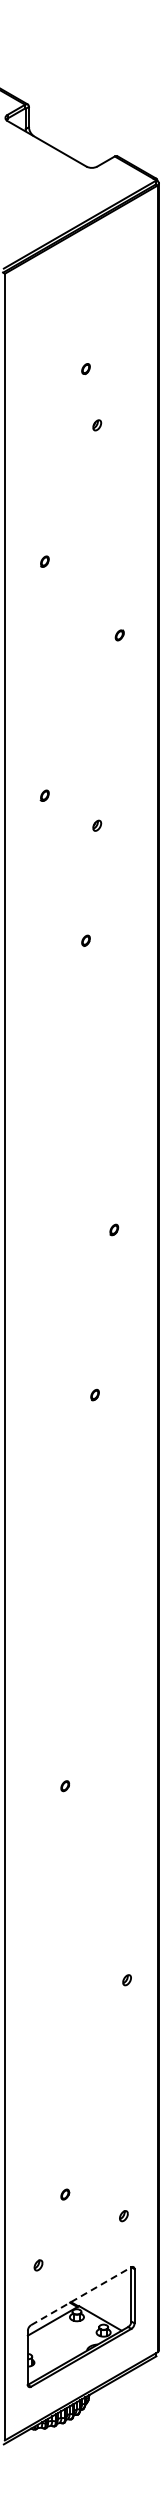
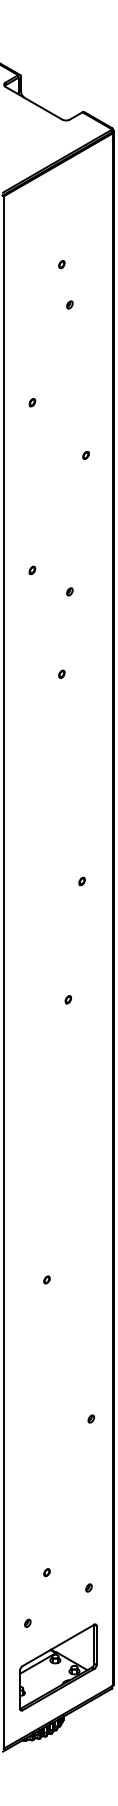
line: (81, 2296) -> (58, 1645), dashed -> solid

